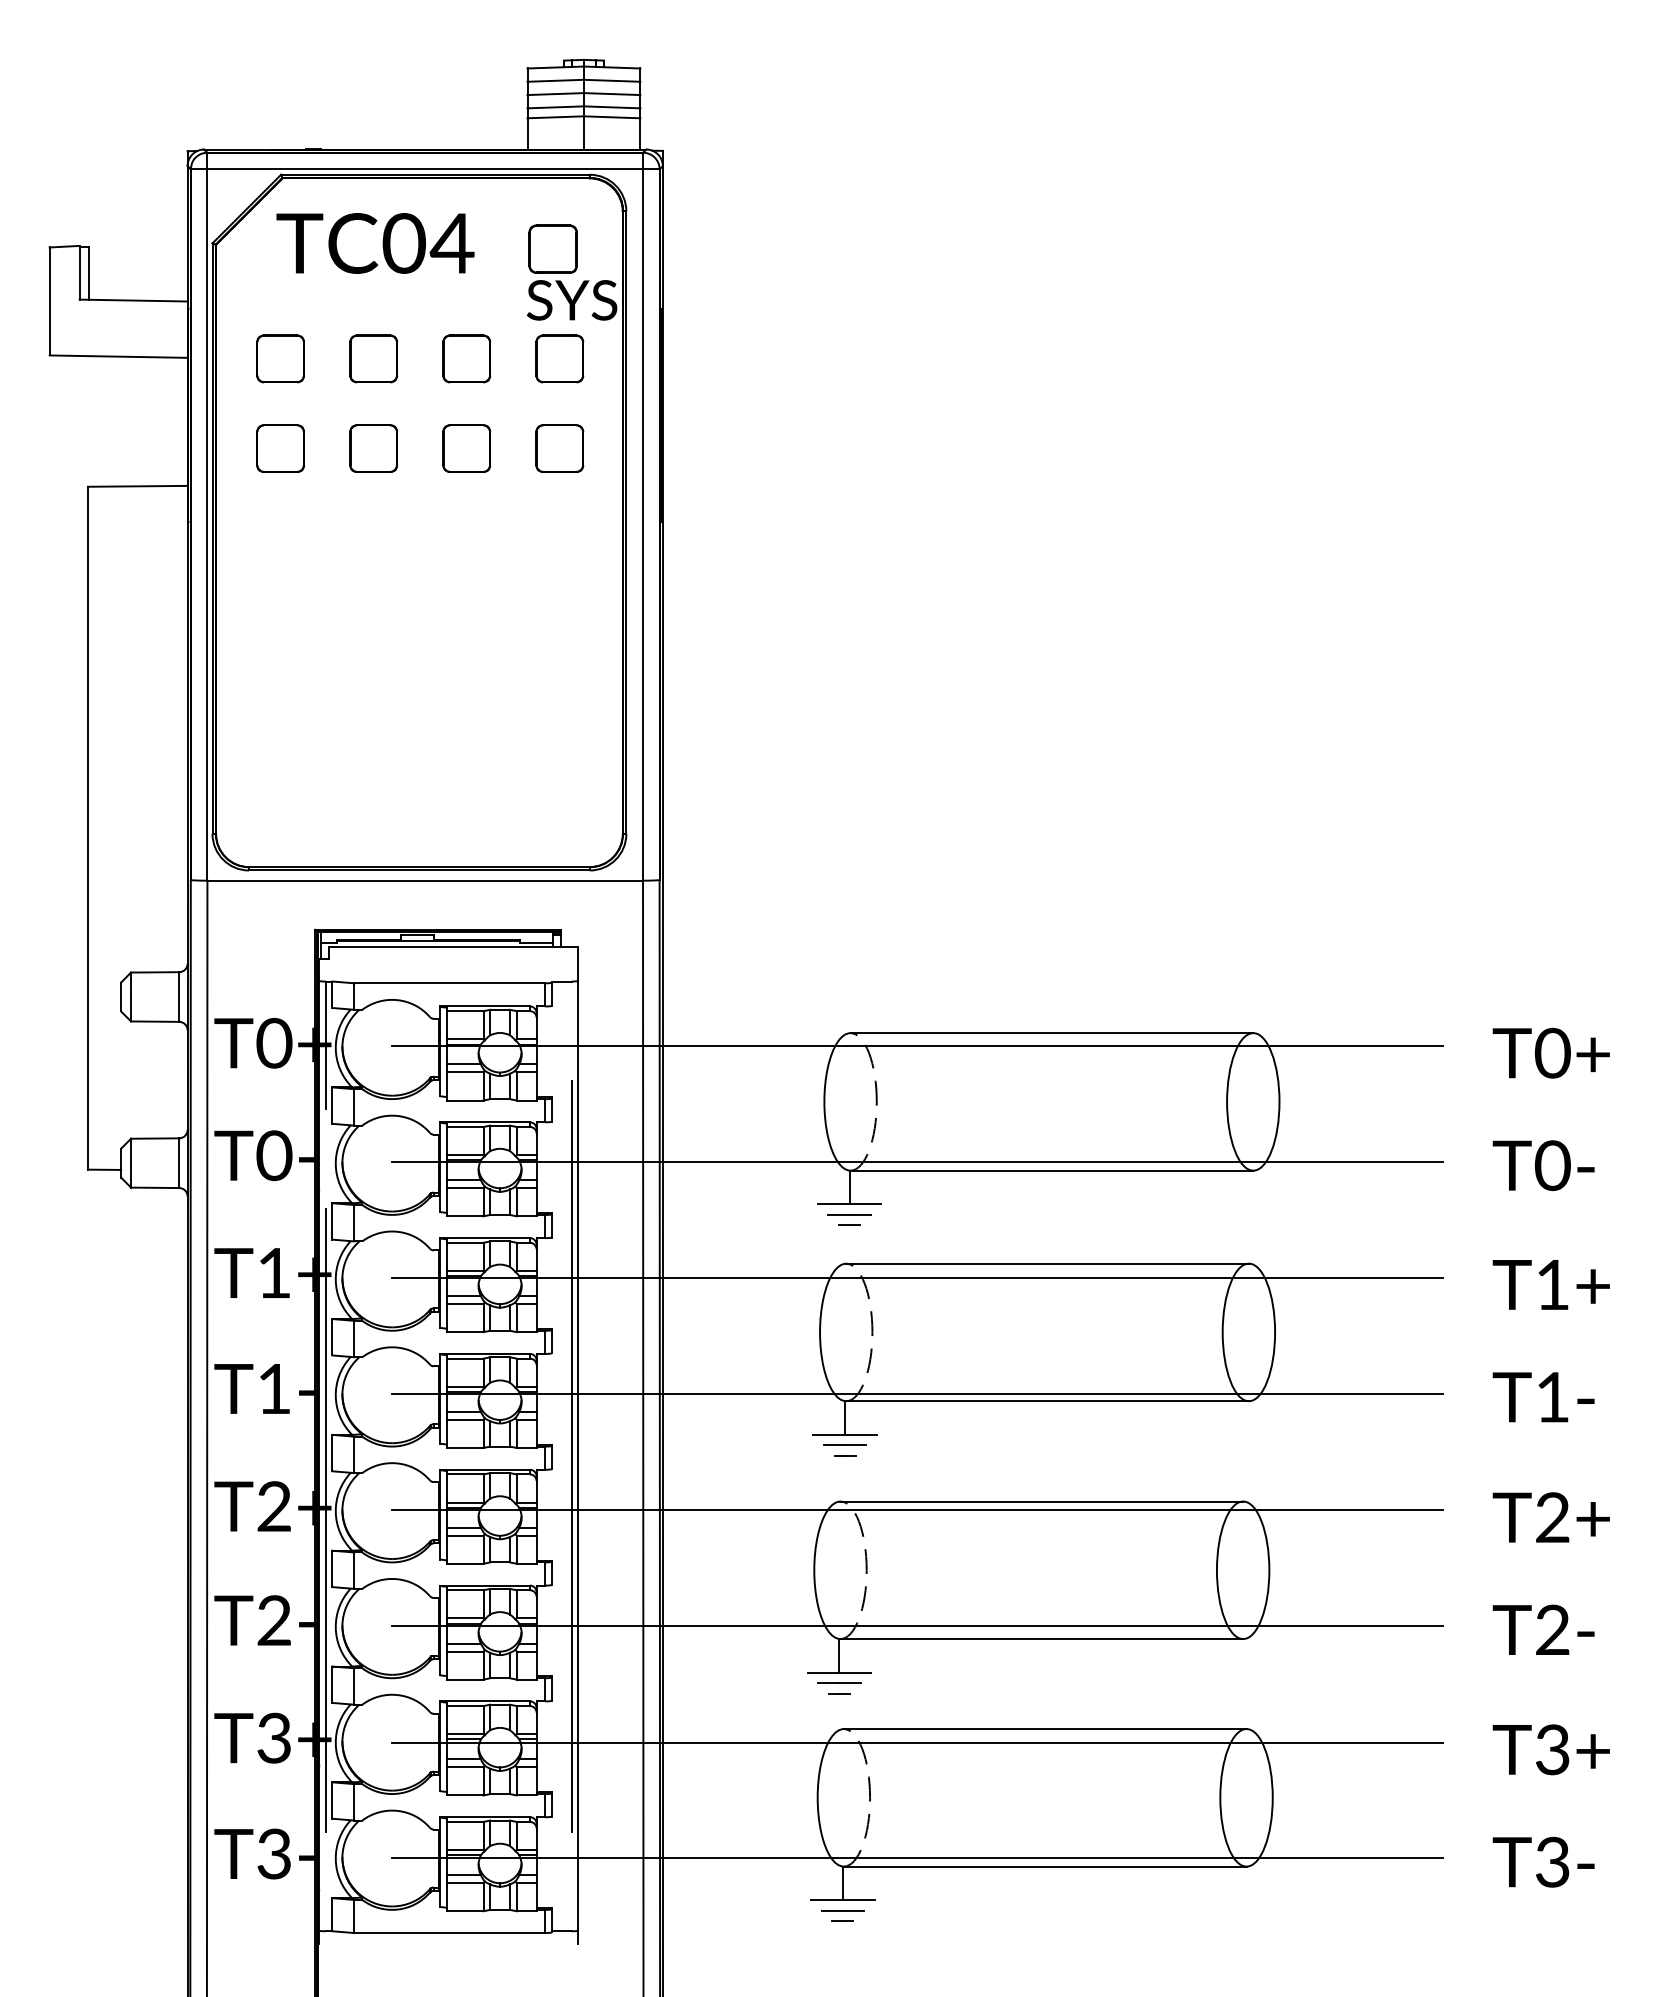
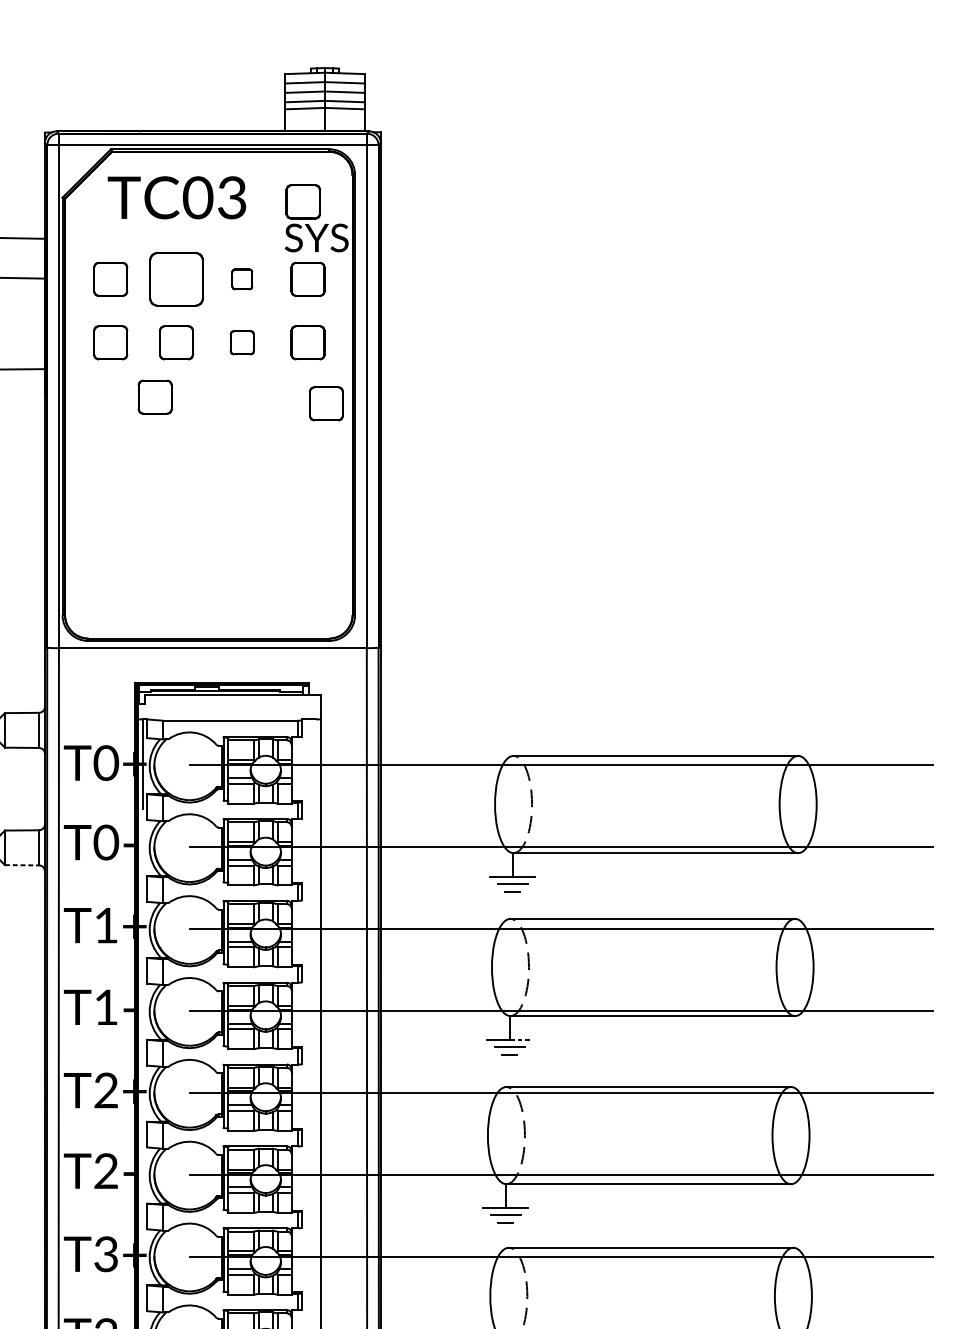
text: (451, 243) -> (231, 197), TC04 -> TC03
part: (373, 358) -> (176, 279), size x1.6
part: (466, 358) -> (242, 279), size x0.6
part: (466, 448) -> (242, 342), size x0.7
part: (343, 525) -> (155, 397), added
part: (585, 534) -> (326, 403), added
line: (155, 1187) -> (22, 865), solid -> dashed
line: (861, 1434) -> (521, 1039), solid -> dashed
line: (571, 1456) -> (316, 1055), removed
line: (325, 1519) -> (142, 1099), removed

